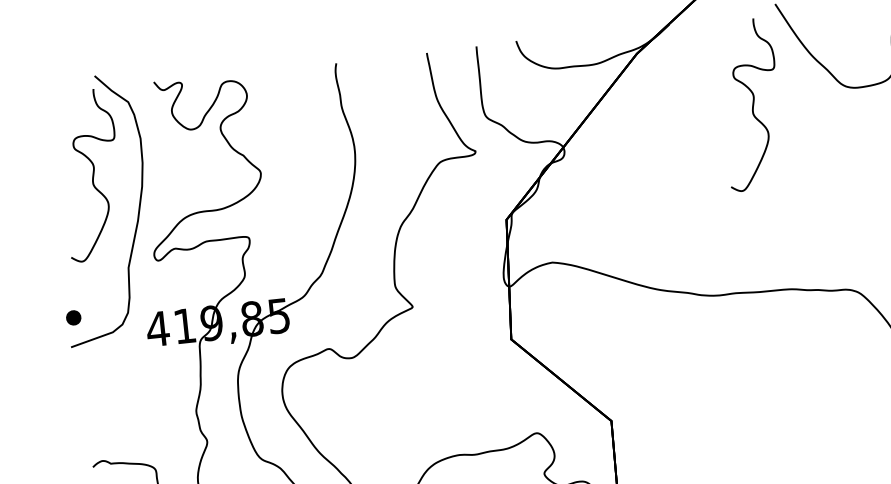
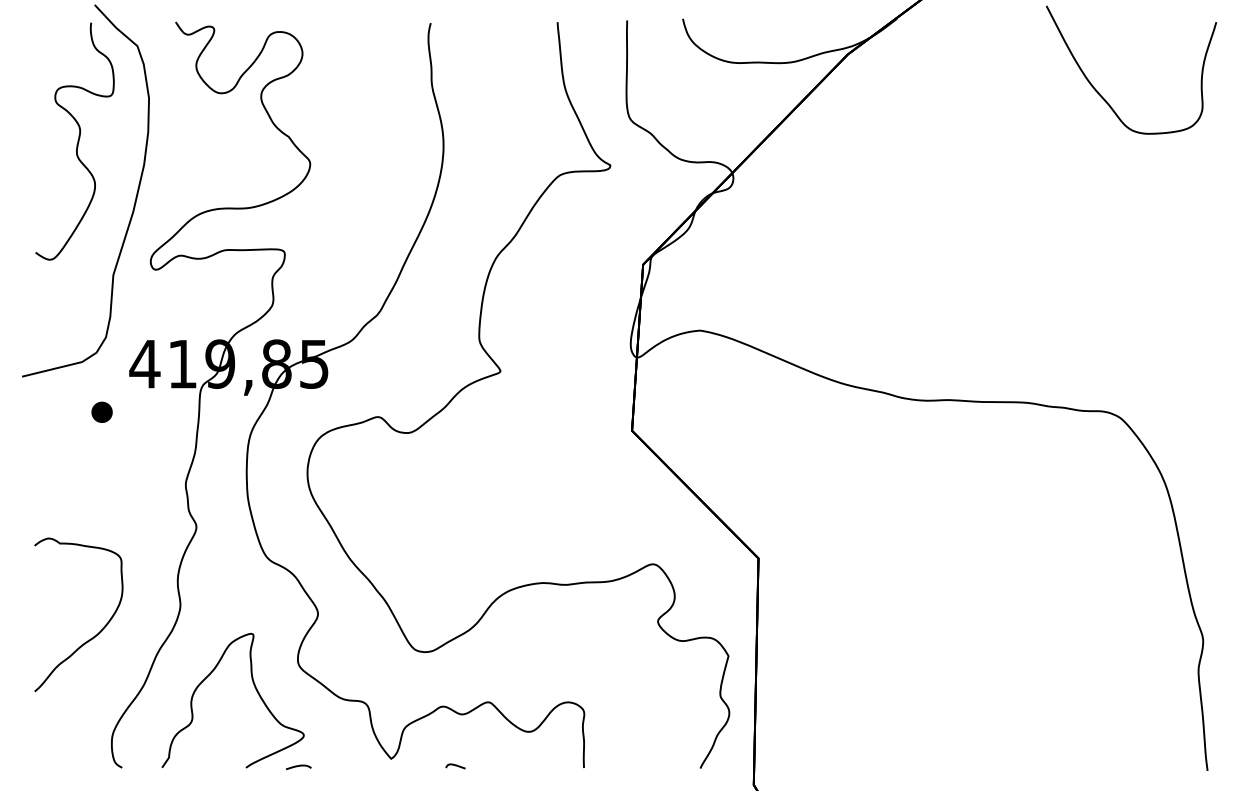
curve: (752, 104) -> (1000, 141), removed
part: (73, 317) -> (101, 411), moved

